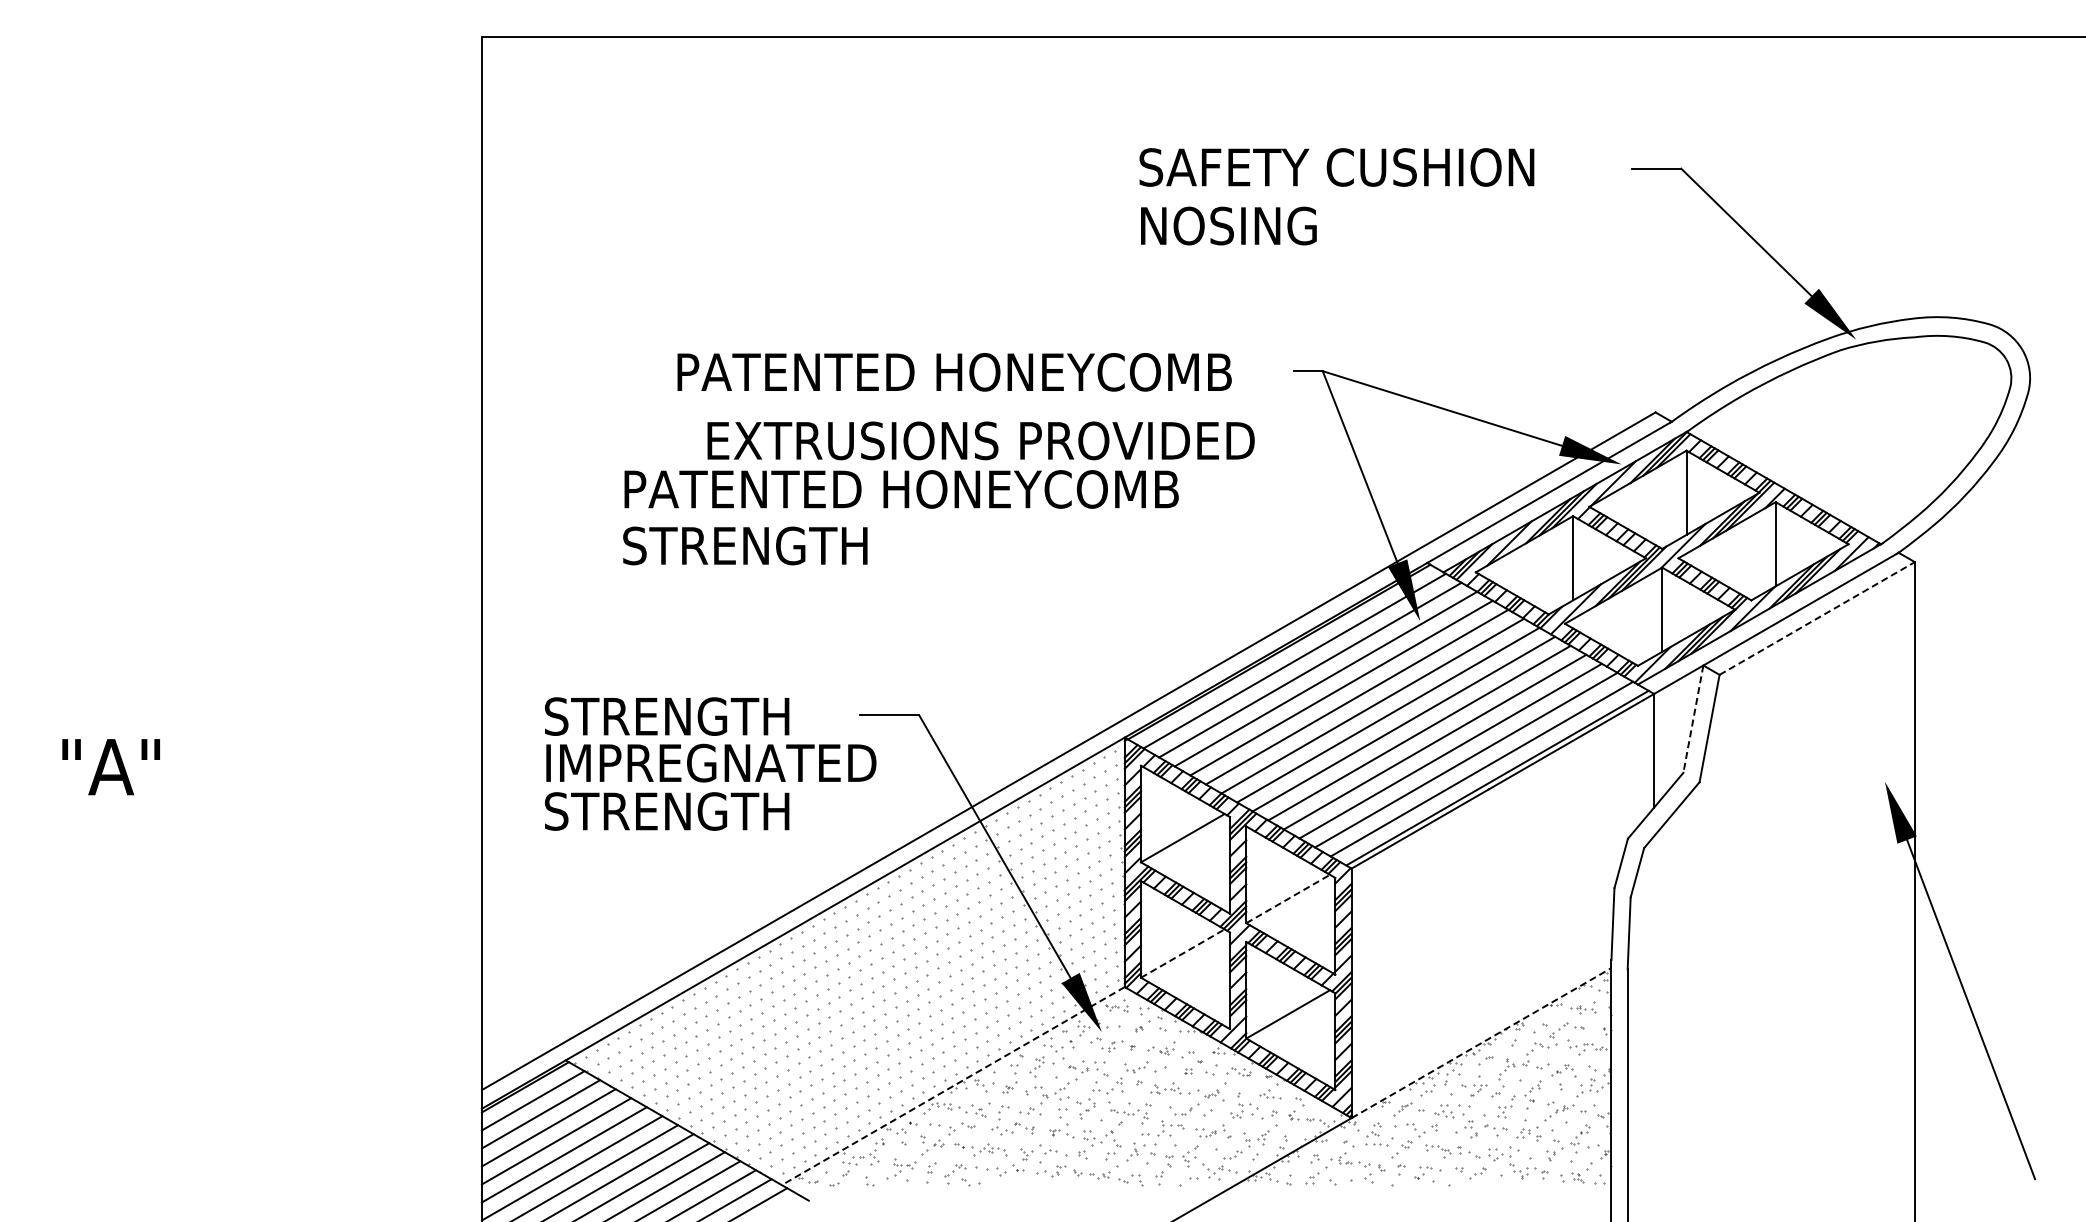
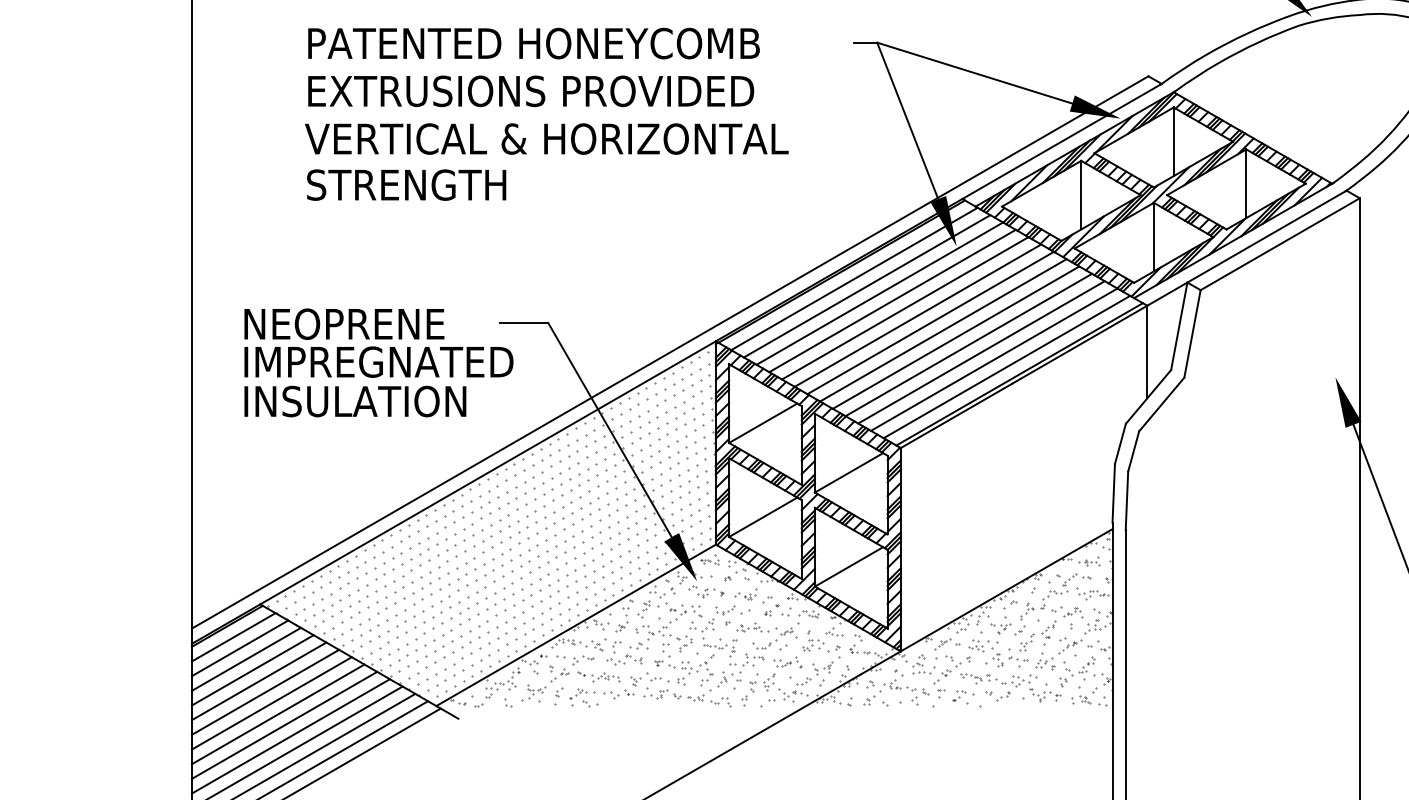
text: (954, 372) -> (533, 43), moved
text: (980, 440) -> (530, 91), moved
text: (917, 489) -> (546, 139), PATENTED HONEYCOMB -> VERTICAL & HORIZONTAL
line: (1817, 618) -> (1280, 244), dashed -> solid
text: (668, 716) -> (344, 324), STRENGTH -> NEOPRENE
line: (1693, 719) -> (1179, 326), dashed -> solid
text: (681, 811) -> (354, 401), STRENGTH -> INSULATION
line: (1288, 898) -> (849, 472), dashed -> solid
line: (1183, 953) -> (763, 517), dashed -> solid
line: (1481, 1042) -> (1006, 589), dashed -> solid
line: (952, 1086) -> (575, 625), dashed -> solid

